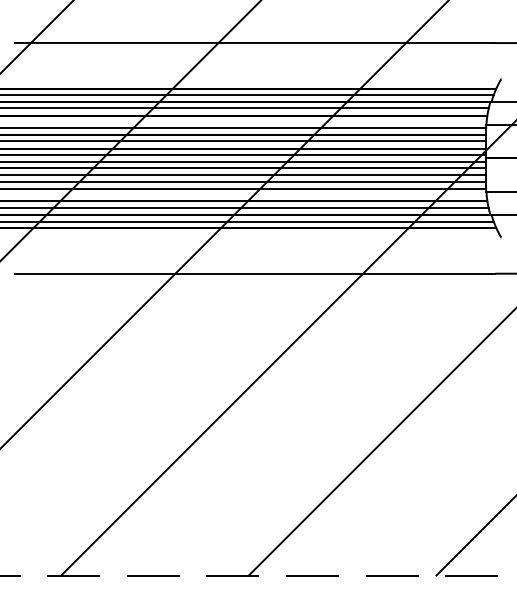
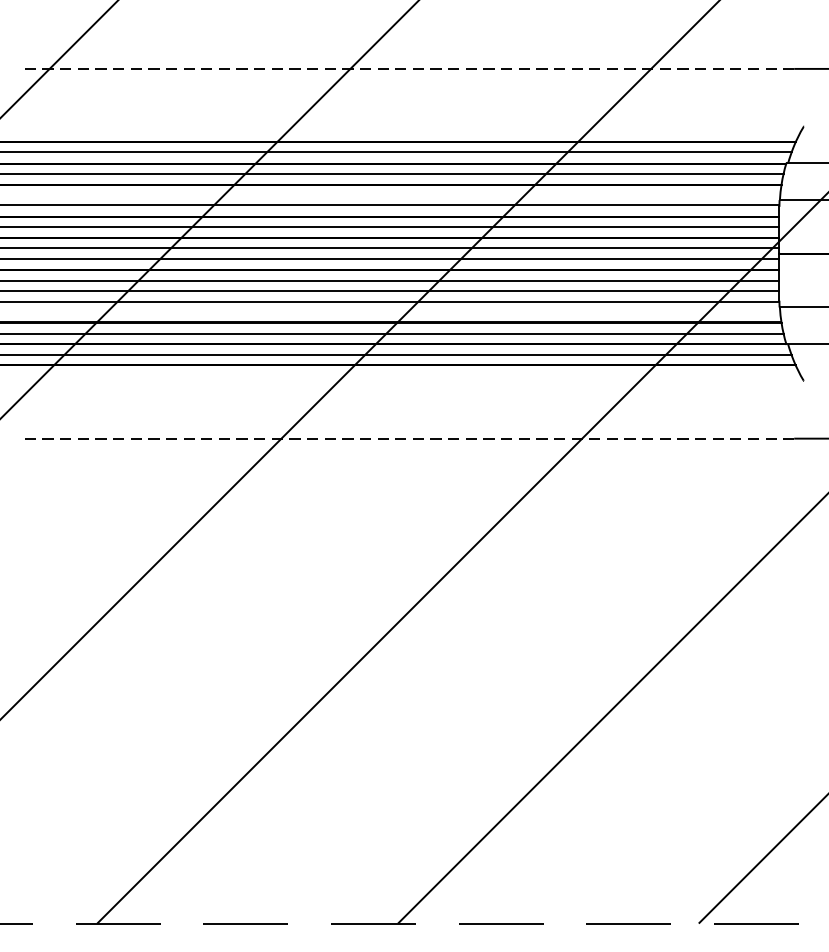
line: (255, 43) -> (409, 69), solid -> dashed
line: (255, 273) -> (409, 438), solid -> dashed

